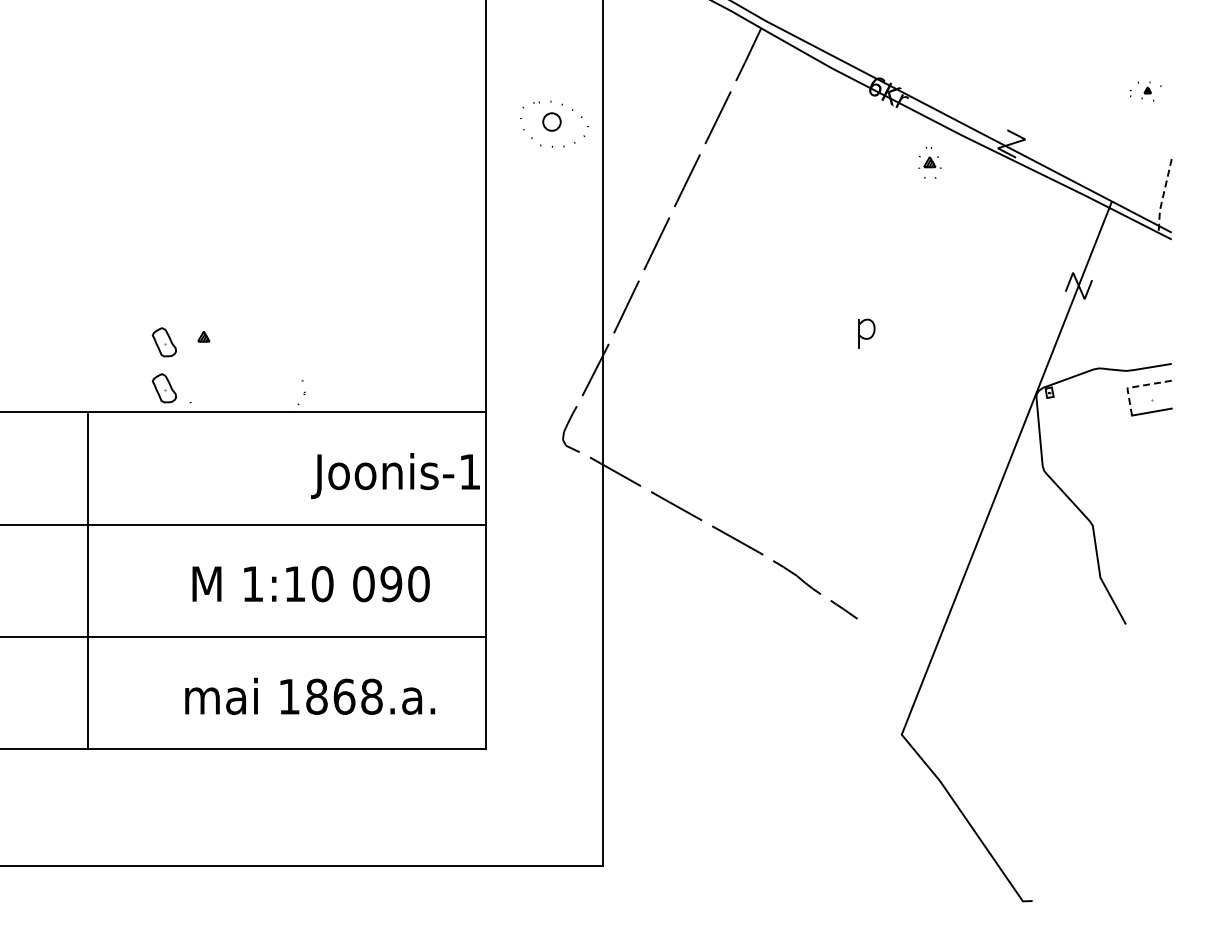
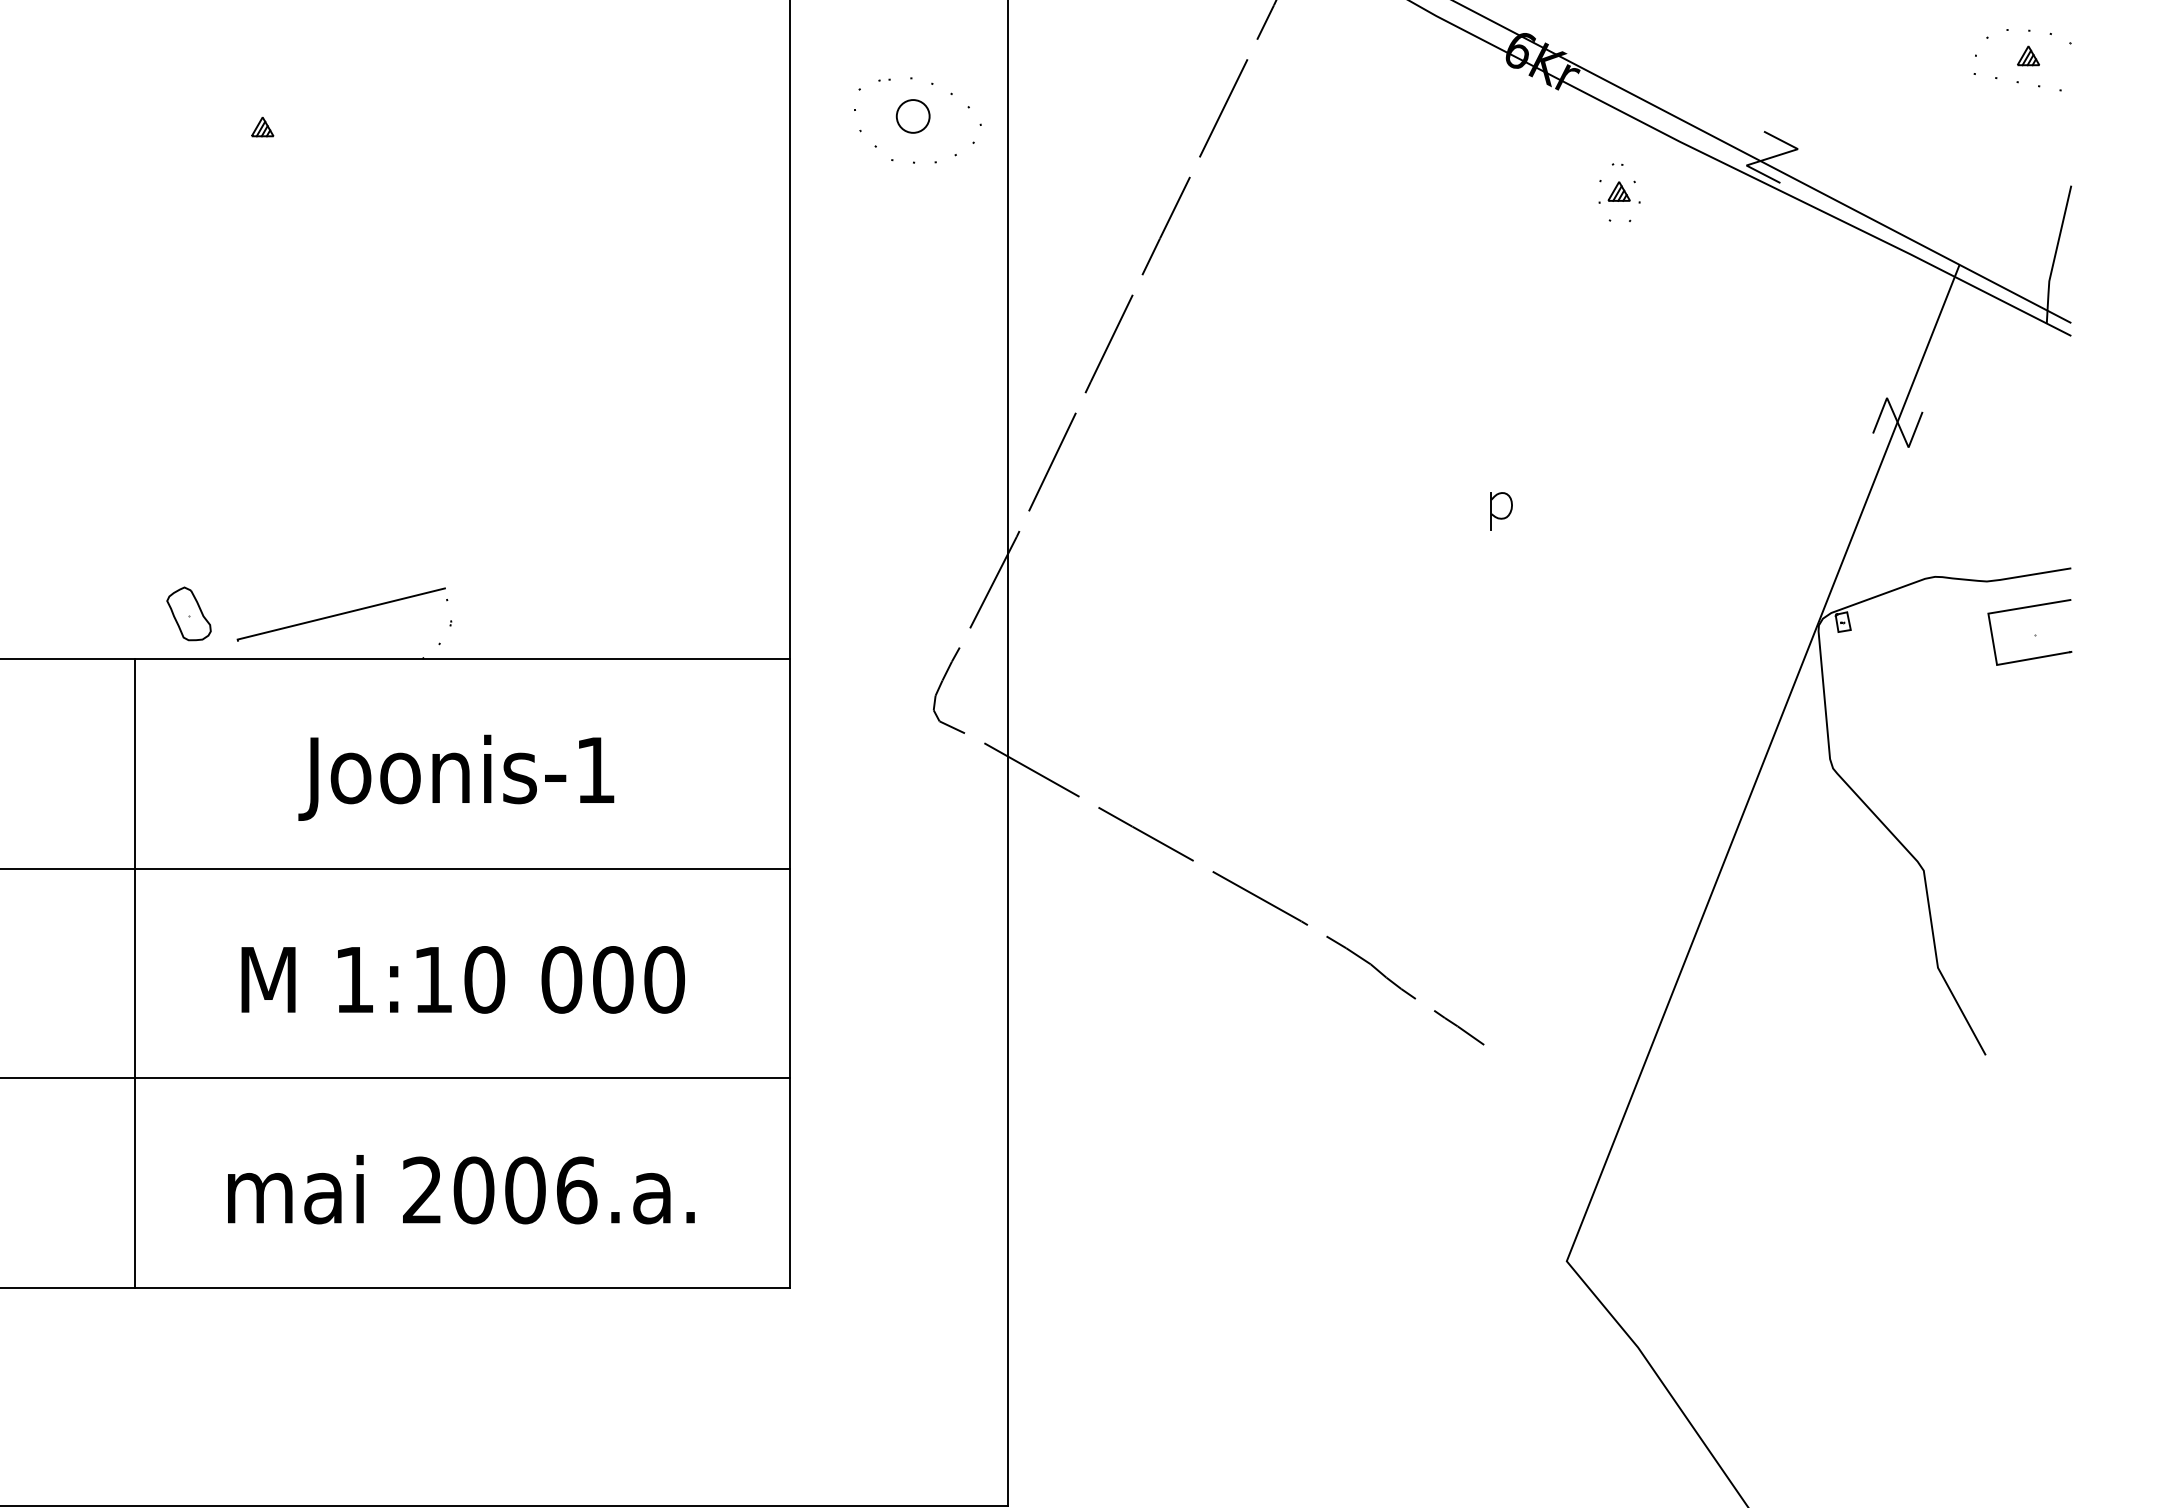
part: (1145, 91) -> (2022, 59), size x1.67
line: (1163, 196) -> (2055, 255), dashed -> solid
part: (866, 333) -> (1500, 511), size x0.71
part: (203, 336) -> (262, 126), moved
part: (163, 342) -> (187, 528), removed
line: (1135, 386) -> (2003, 610), dashed -> solid
line: (245, 388) -> (340, 614), added
text: (395, 476) -> (456, 778), moved
line: (88, 580) -> (134, 973), moved
text: (391, 584) -> (613, 980), 090 -> 000
text: (330, 696) -> (499, 1189), 1868.a. -> 2006.a.

